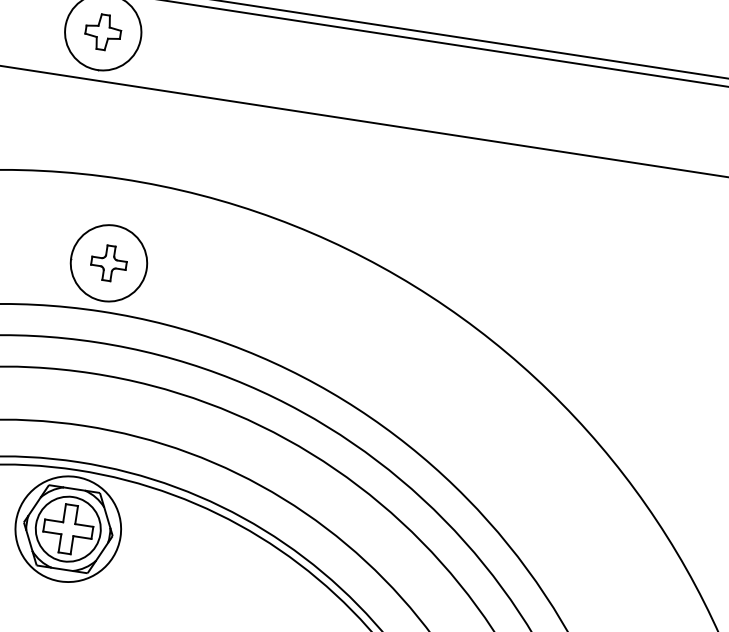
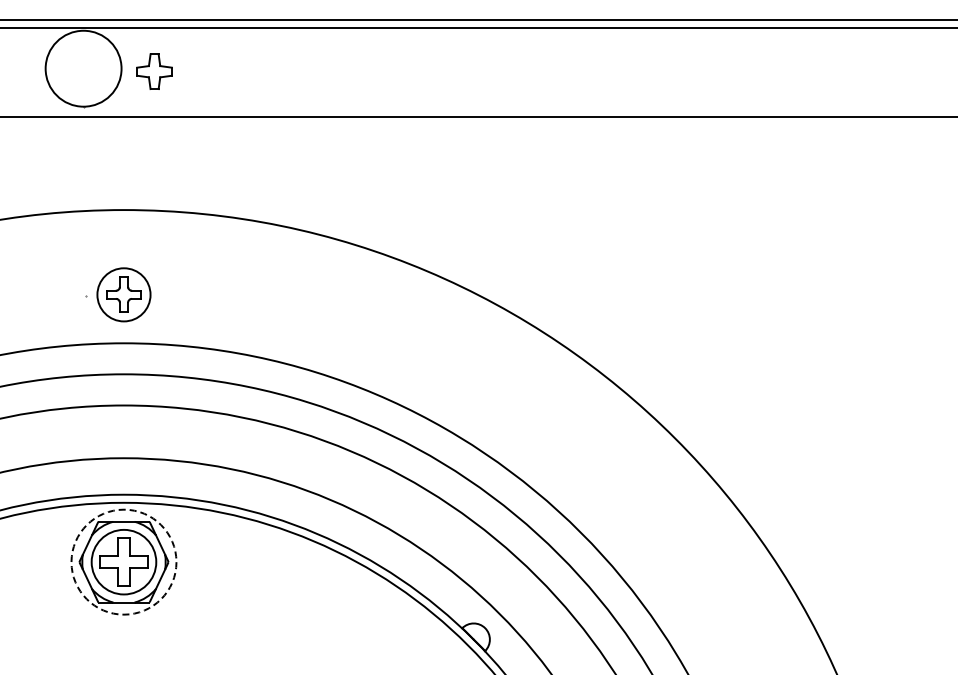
part: (103, 32) -> (154, 71), moved
circle: (108, 262) -> (123, 294), size x0.7
circle: (67, 528) -> (123, 561), solid -> dashed

